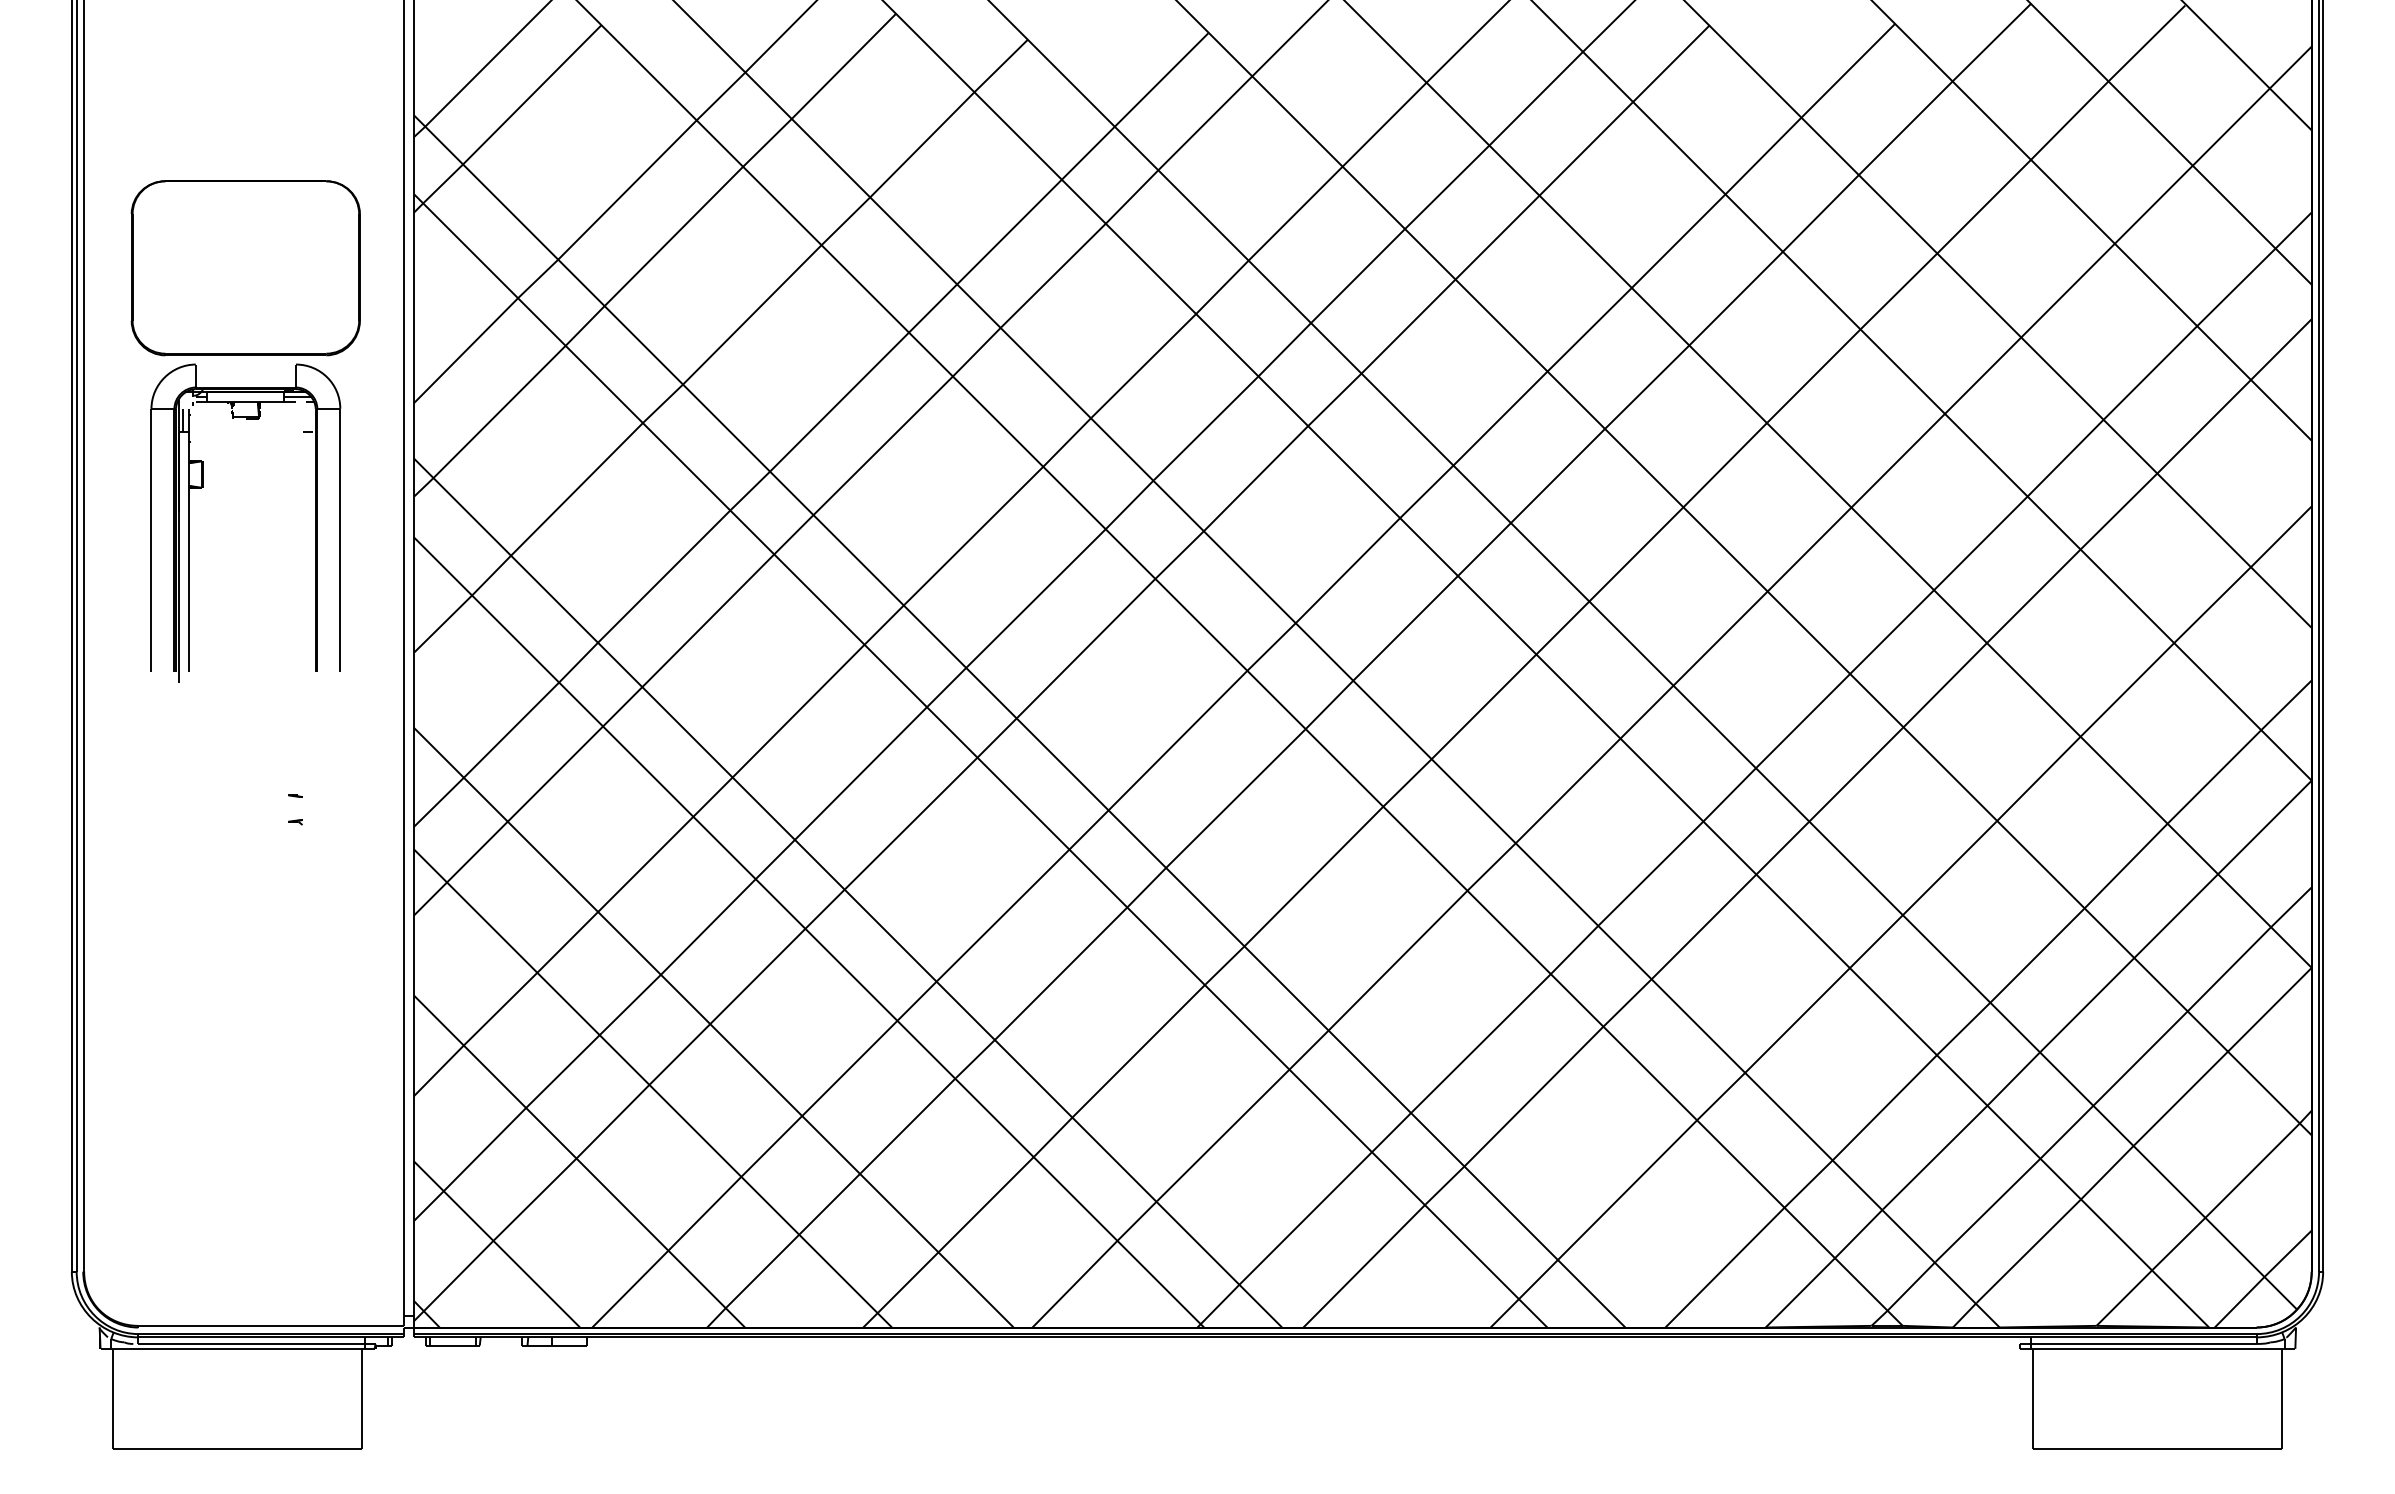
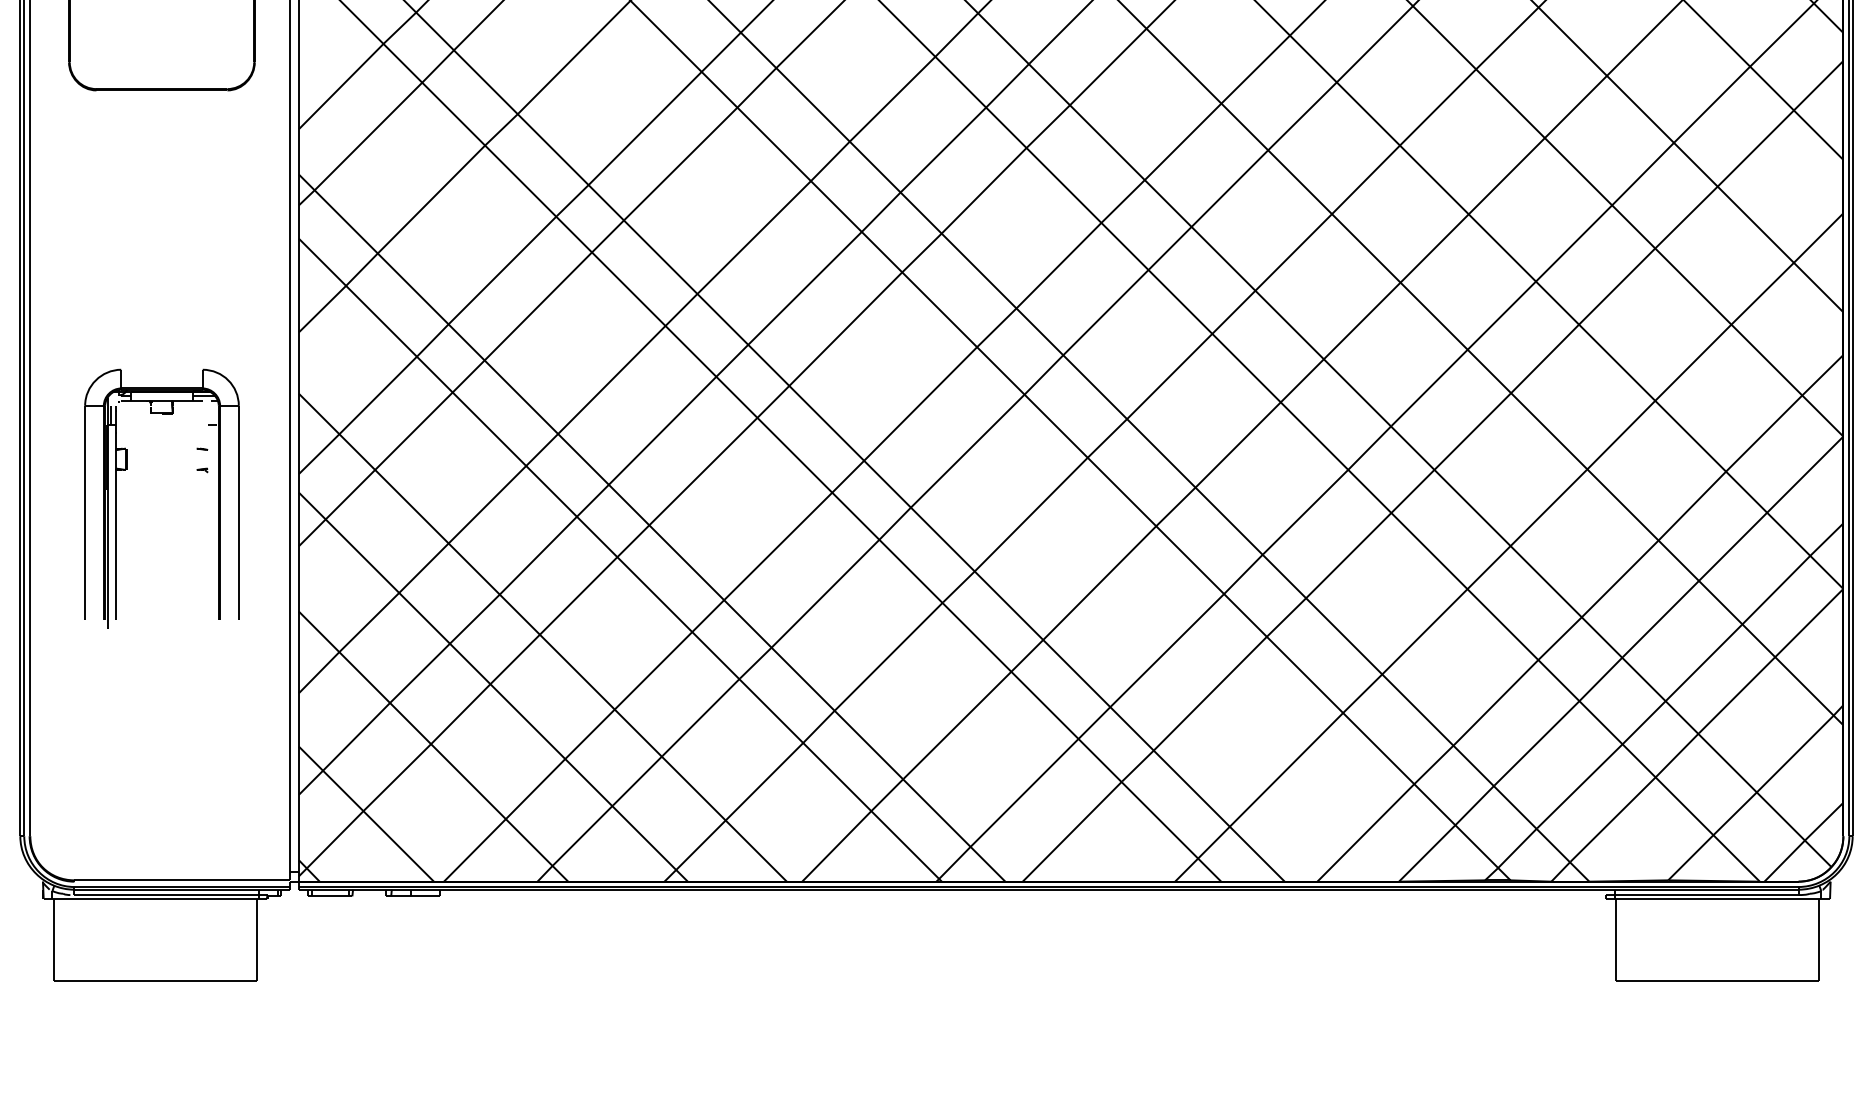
part: (203, 487) -> (127, 469), moved

